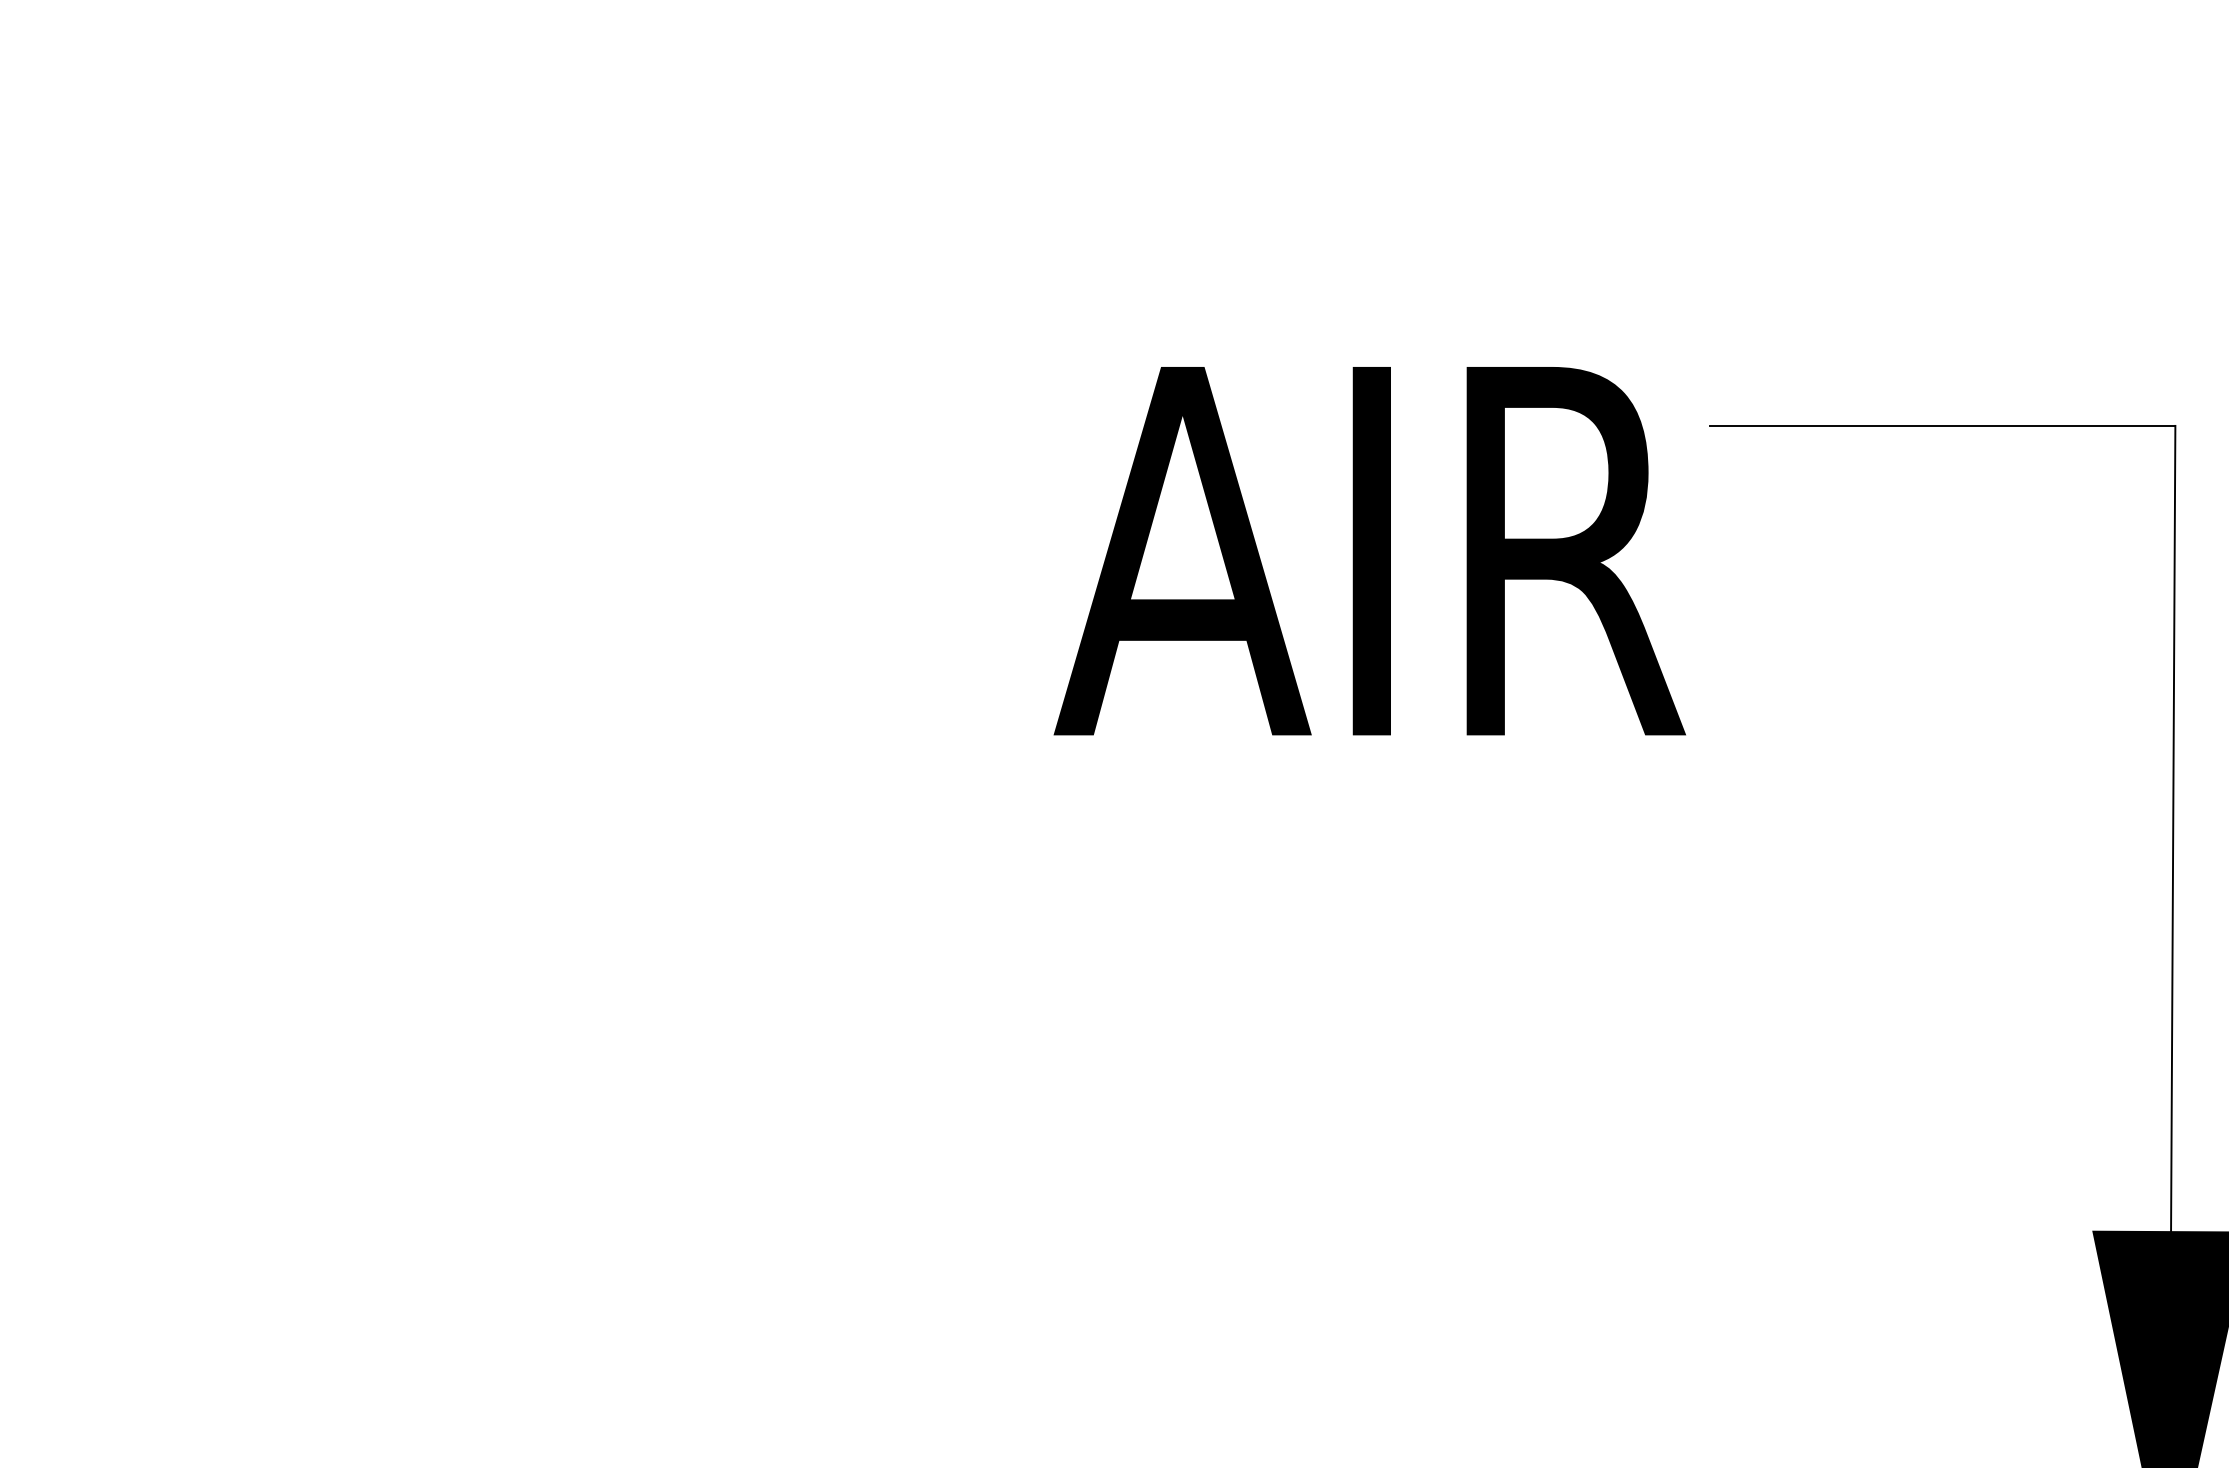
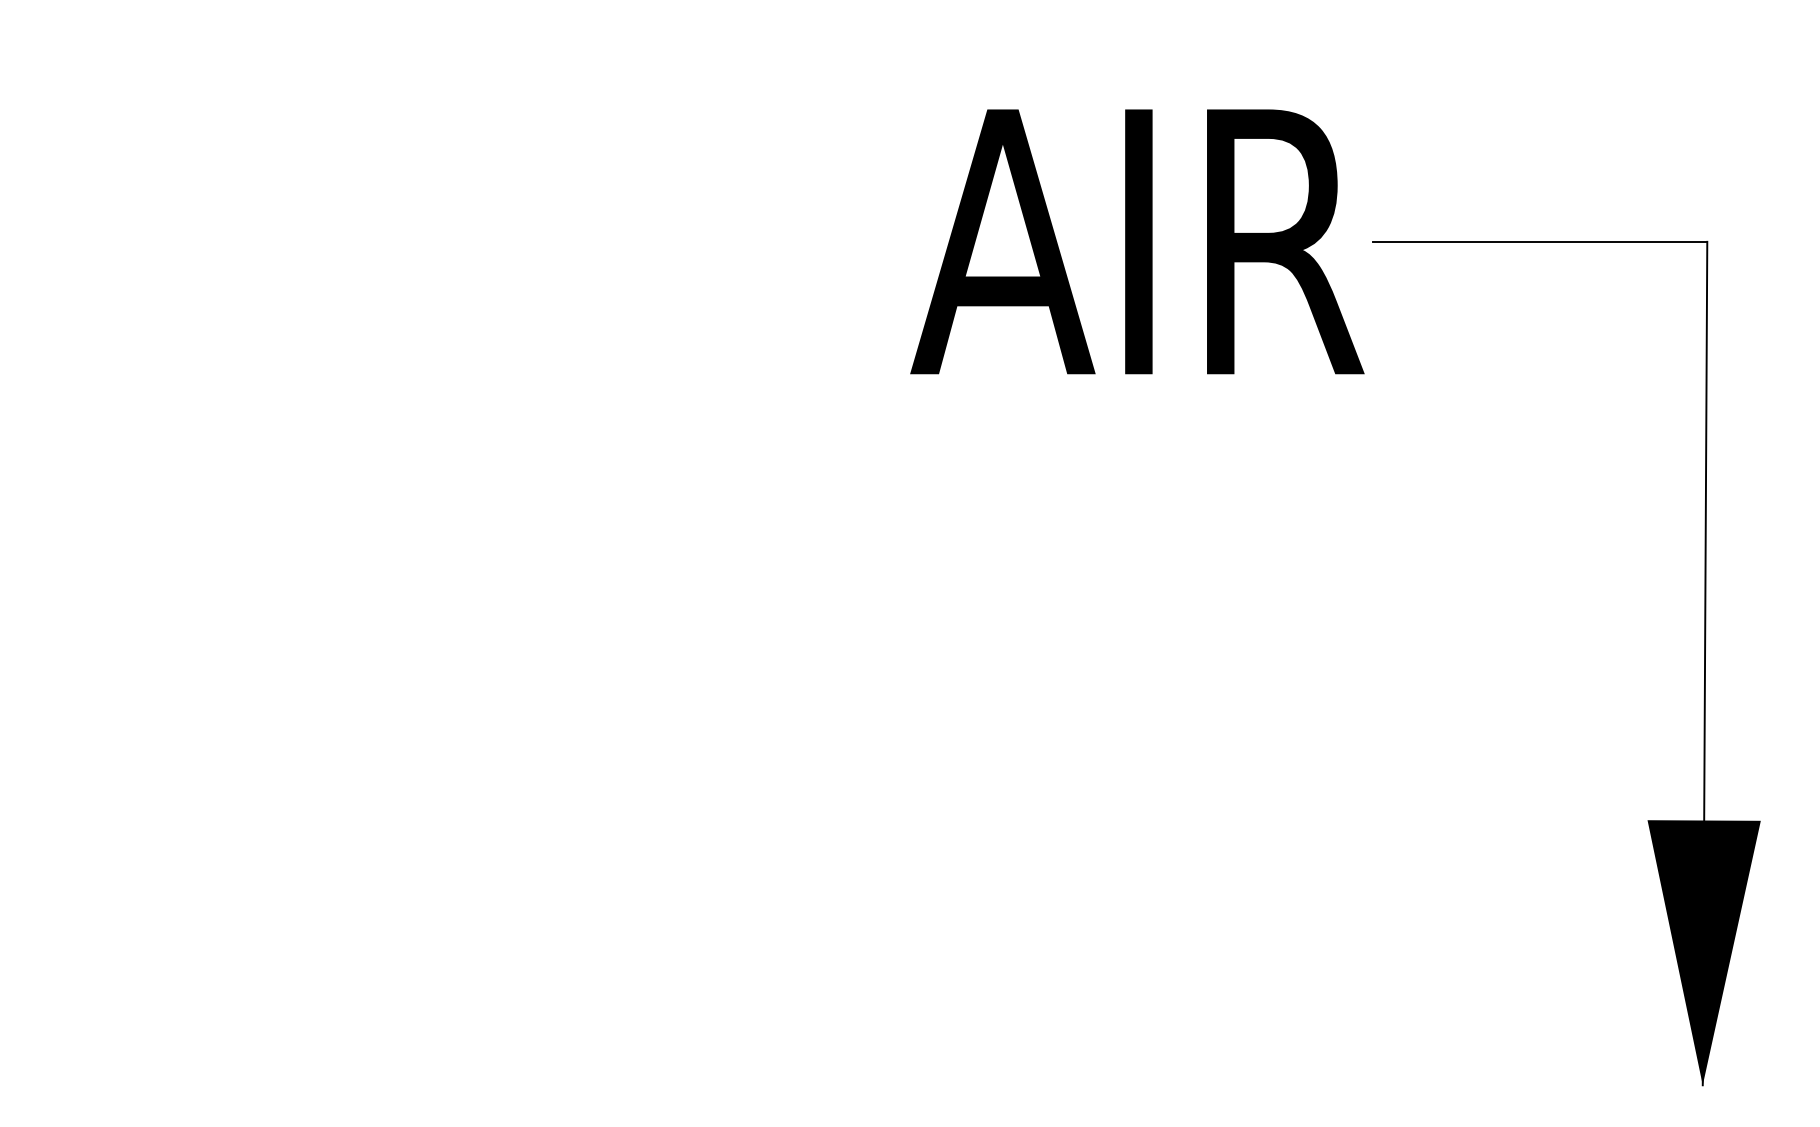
text: (1369, 550) -> (1137, 241), moved

